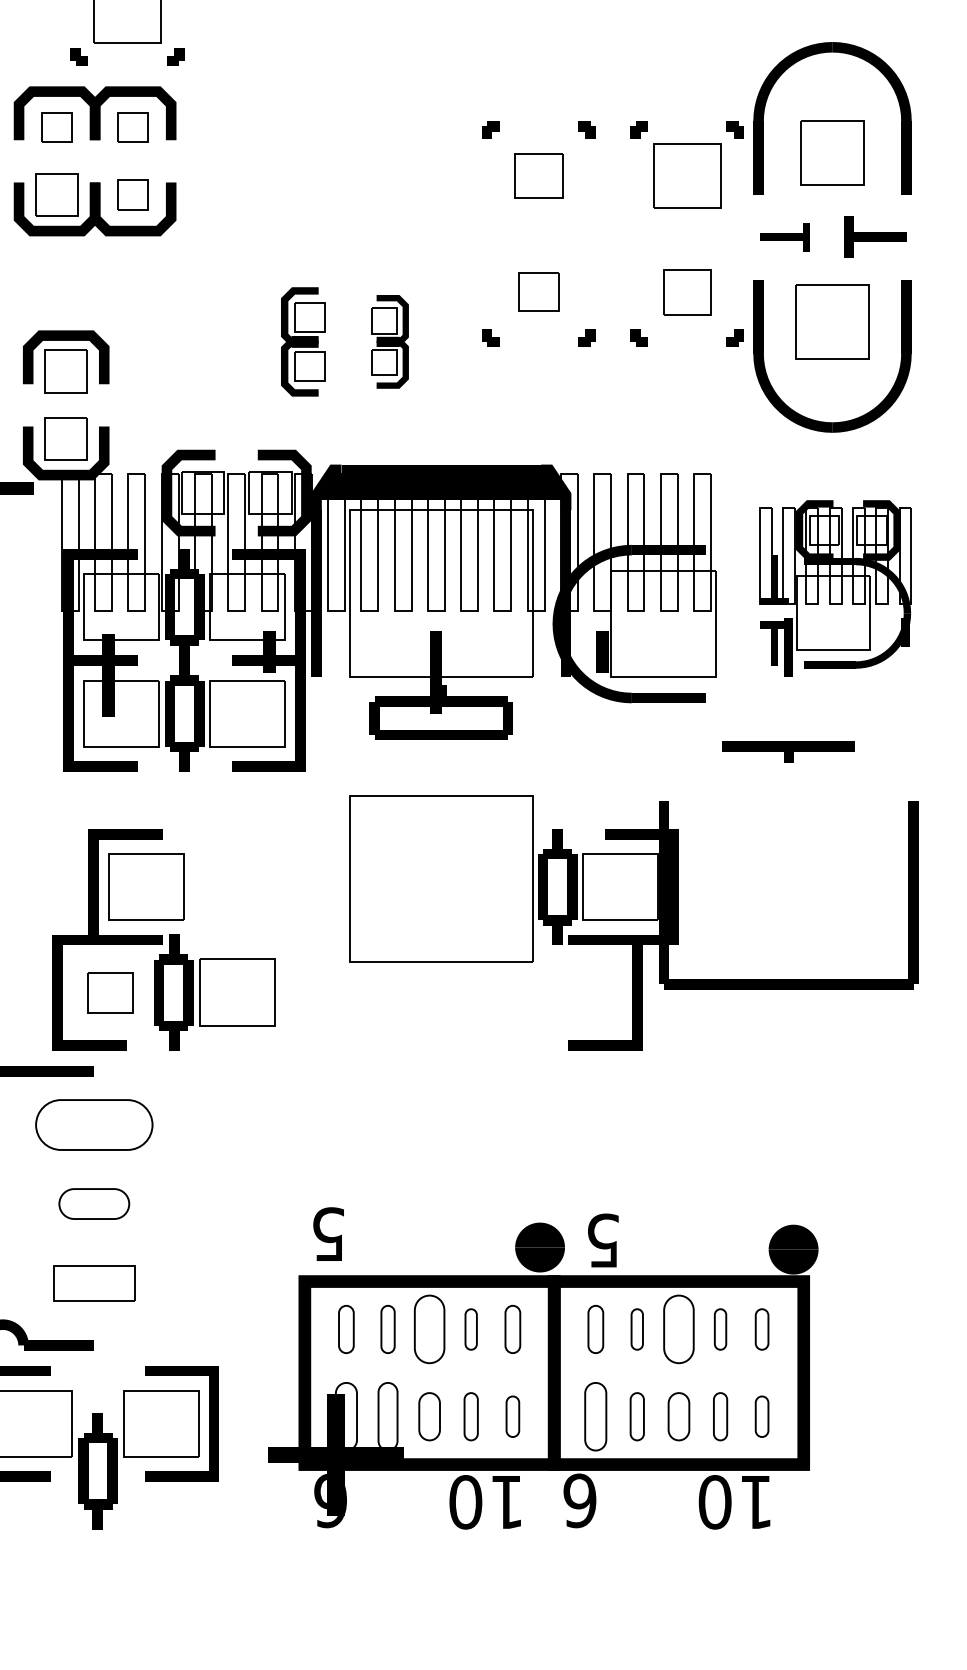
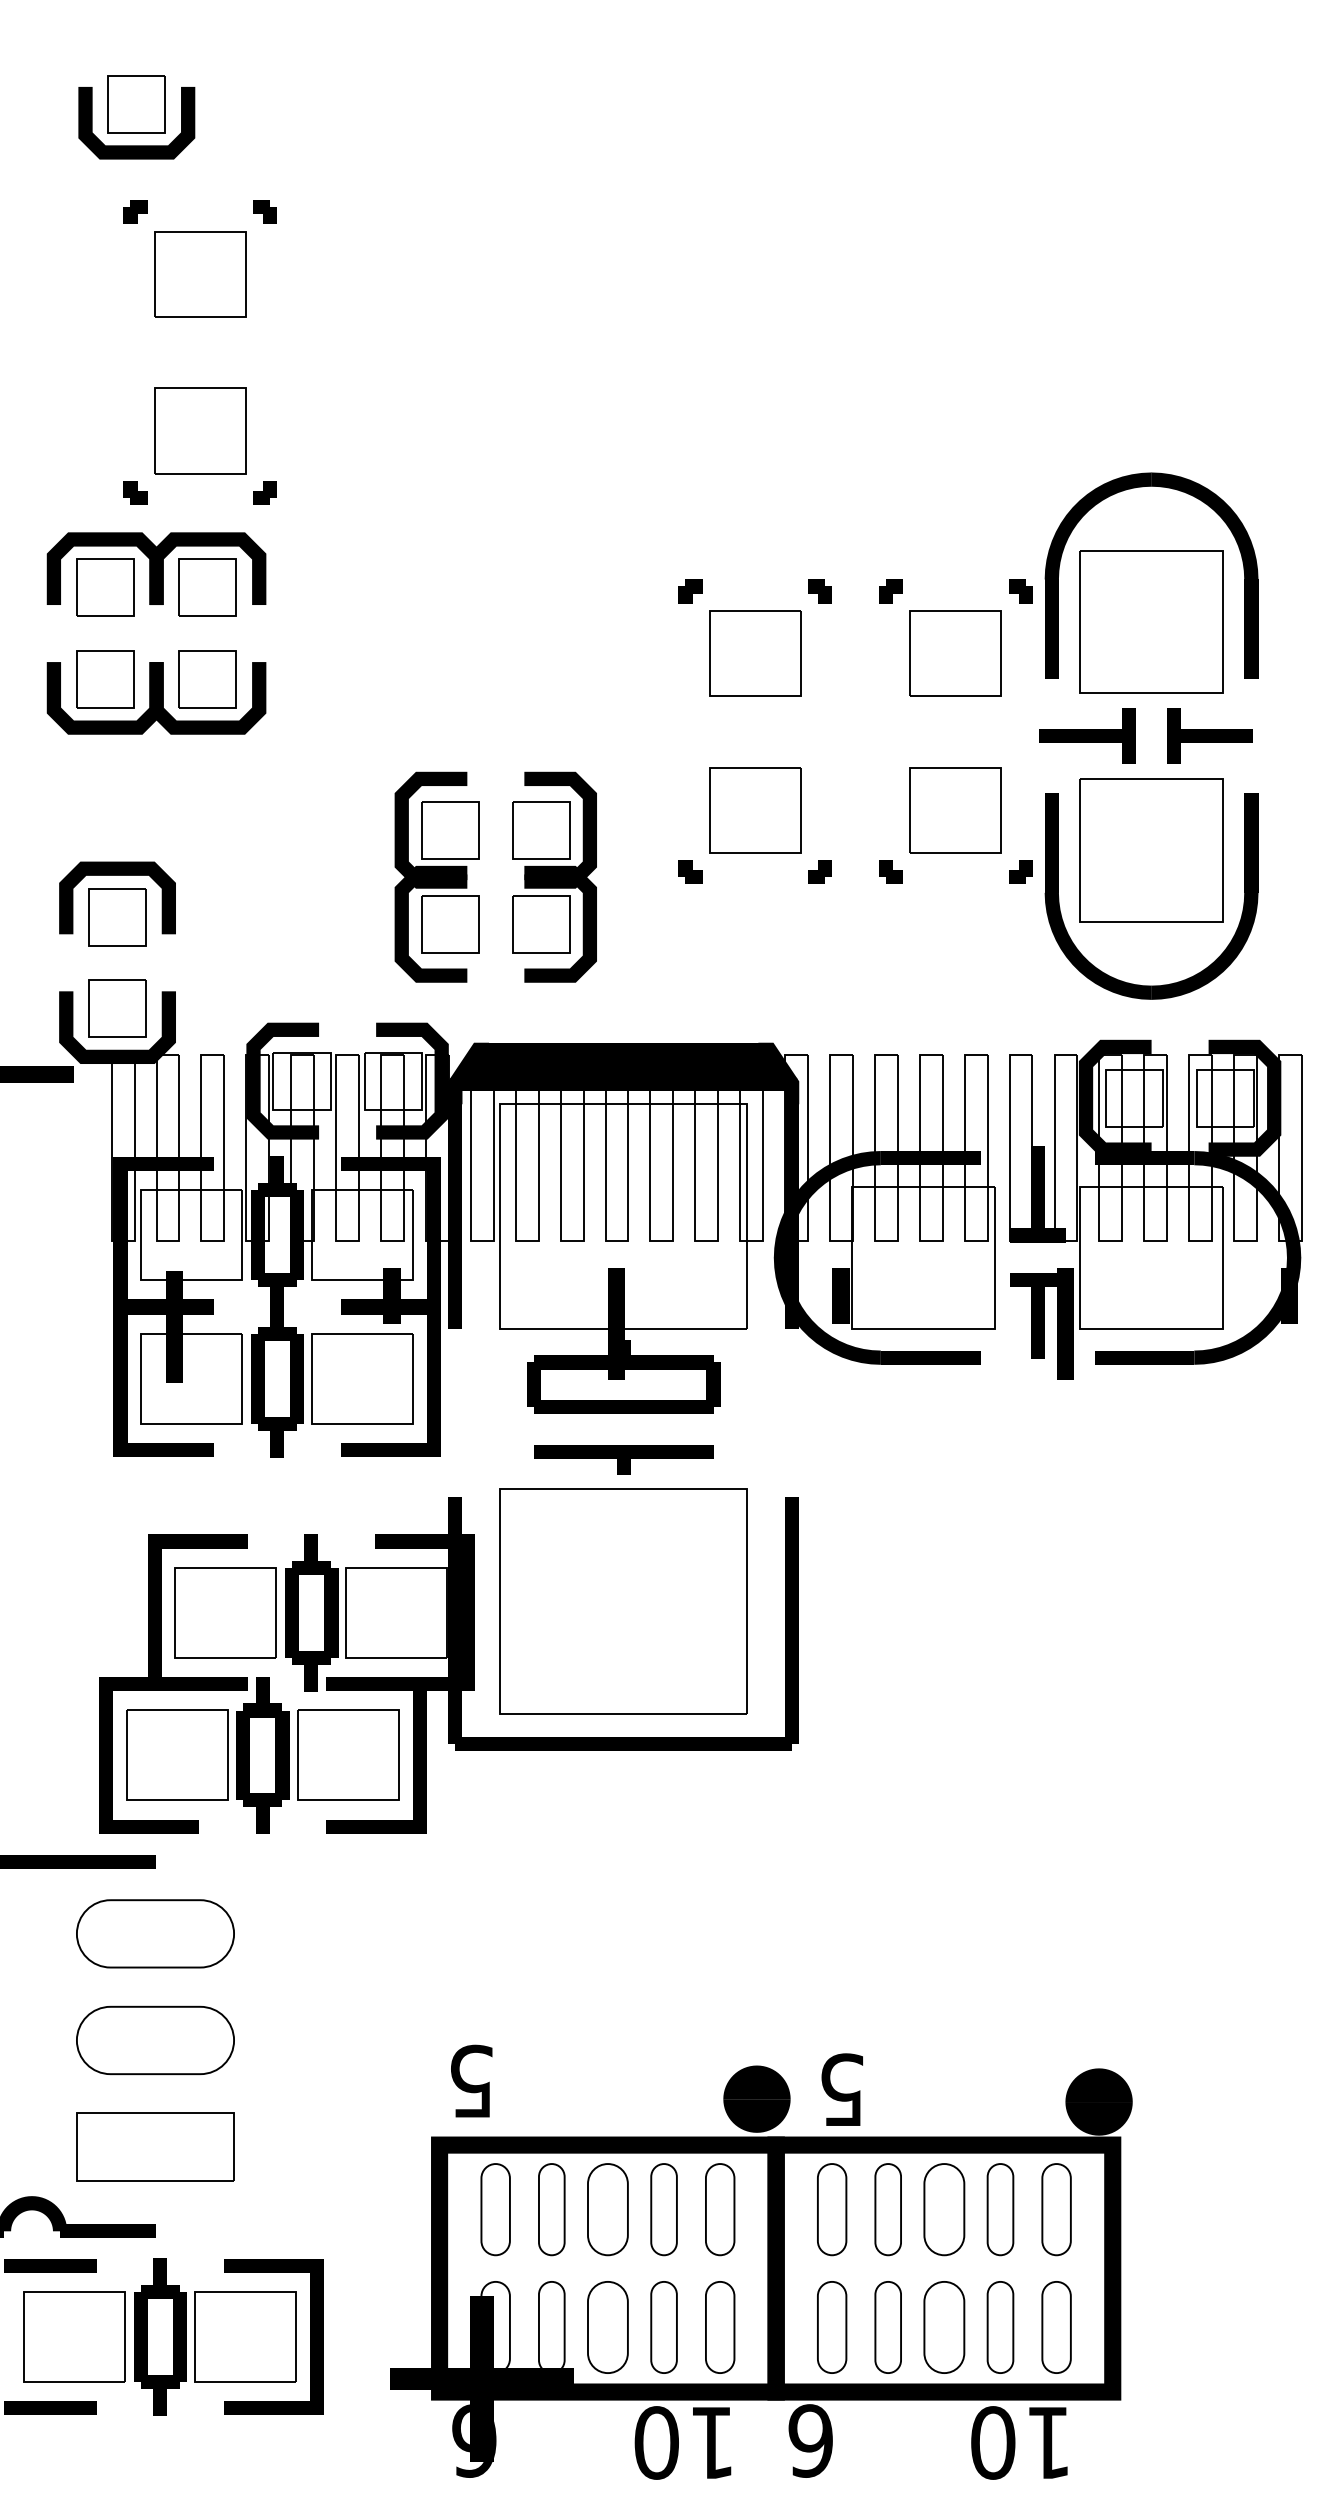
part: (57, 127) -> (105, 587), size x1.43
part: (132, 127) -> (207, 587), size x1.43
part: (832, 152) -> (1151, 621), size x1.67
part: (538, 176) -> (755, 653), size x1.43
part: (132, 195) -> (207, 679), size x1.43
part: (785, 236) -> (1087, 735), size x1.43
part: (538, 292) -> (755, 810), size x1.67
part: (687, 292) -> (955, 810), size x1.43
part: (832, 322) -> (1151, 850), size x1.43
part: (302, 341) -> (436, 876), size x1.43
part: (390, 341) -> (554, 876), size x1.67
part: (835, 588) -> (1155, 1209), size x1.43
part: (788, 751) -> (623, 1459), moved
part: (678, 926) -> (474, 1665), moved
part: (110, 992) -> (177, 1754), size x1.67
part: (94, 1204) -> (155, 2040), size x1.67
part: (94, 1282) -> (155, 2146), size x1.43
part: (346, 1329) -> (495, 2209), size x1.43
part: (387, 1329) -> (551, 2209), size x1.43
part: (470, 1329) -> (663, 2209), size x1.67
part: (513, 1329) -> (720, 2209), size x1.43
part: (596, 1329) -> (832, 2209), size x1.43
part: (636, 1329) -> (887, 2209), size x1.67
part: (720, 1329) -> (1000, 2209), size x1.67
part: (762, 1329) -> (1056, 2209), size x1.67
part: (429, 1416) -> (607, 2327), size x1.43
part: (470, 1416) -> (663, 2327), size x1.43
part: (513, 1416) -> (720, 2327), size x1.67
part: (636, 1416) -> (887, 2327), size x1.43
part: (679, 1416) -> (944, 2327), size x1.43
part: (720, 1416) -> (1000, 2327), size x1.43
part: (762, 1416) -> (1056, 2327), size x1.67
part: (98, 1470) -> (160, 2336), moved

